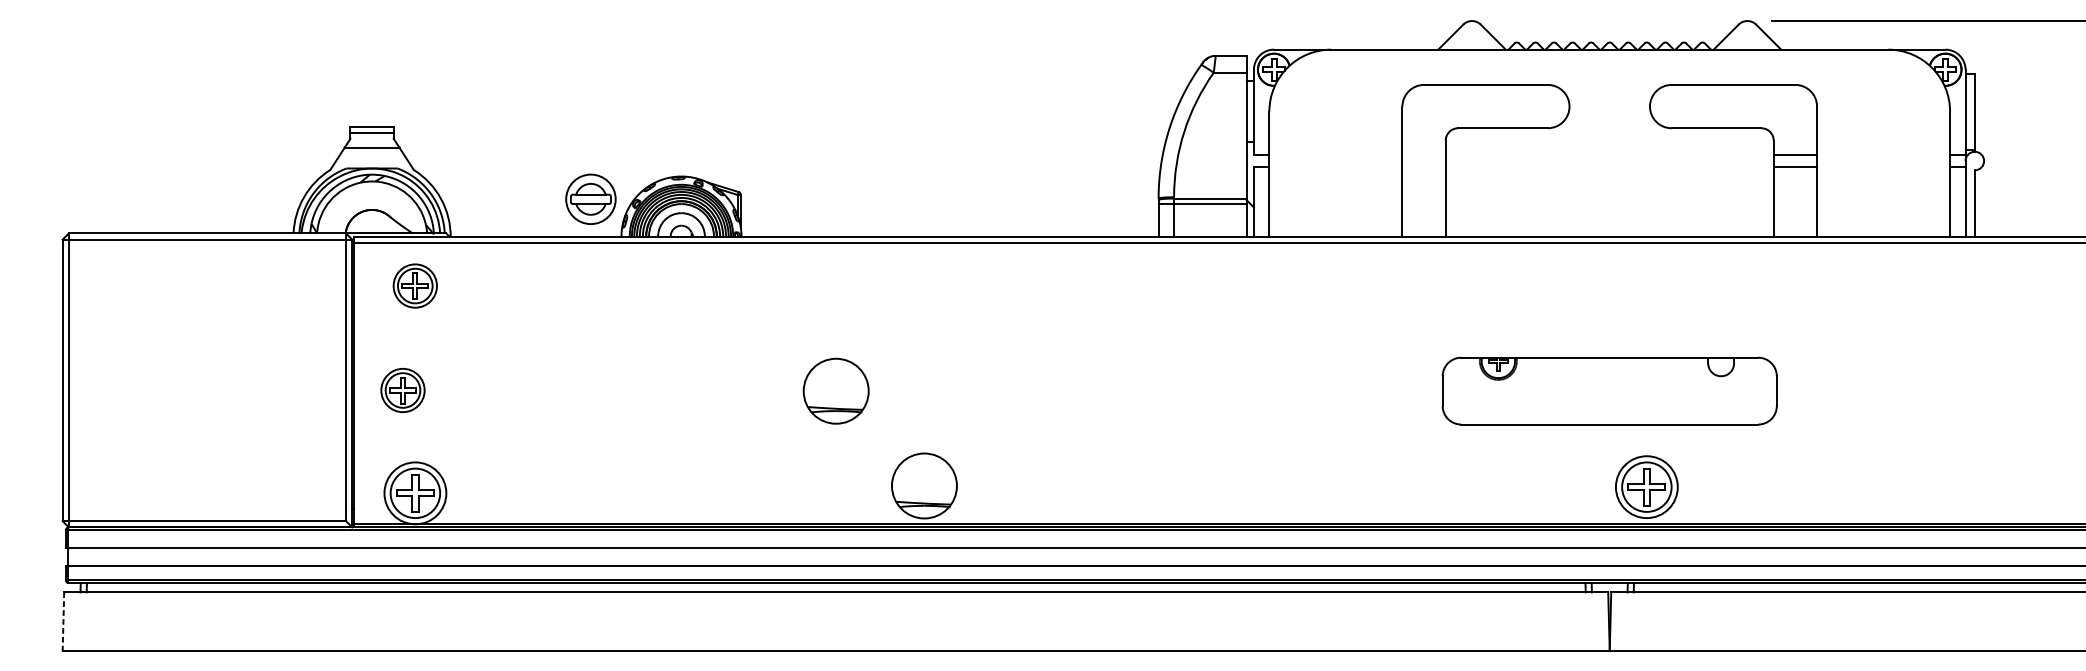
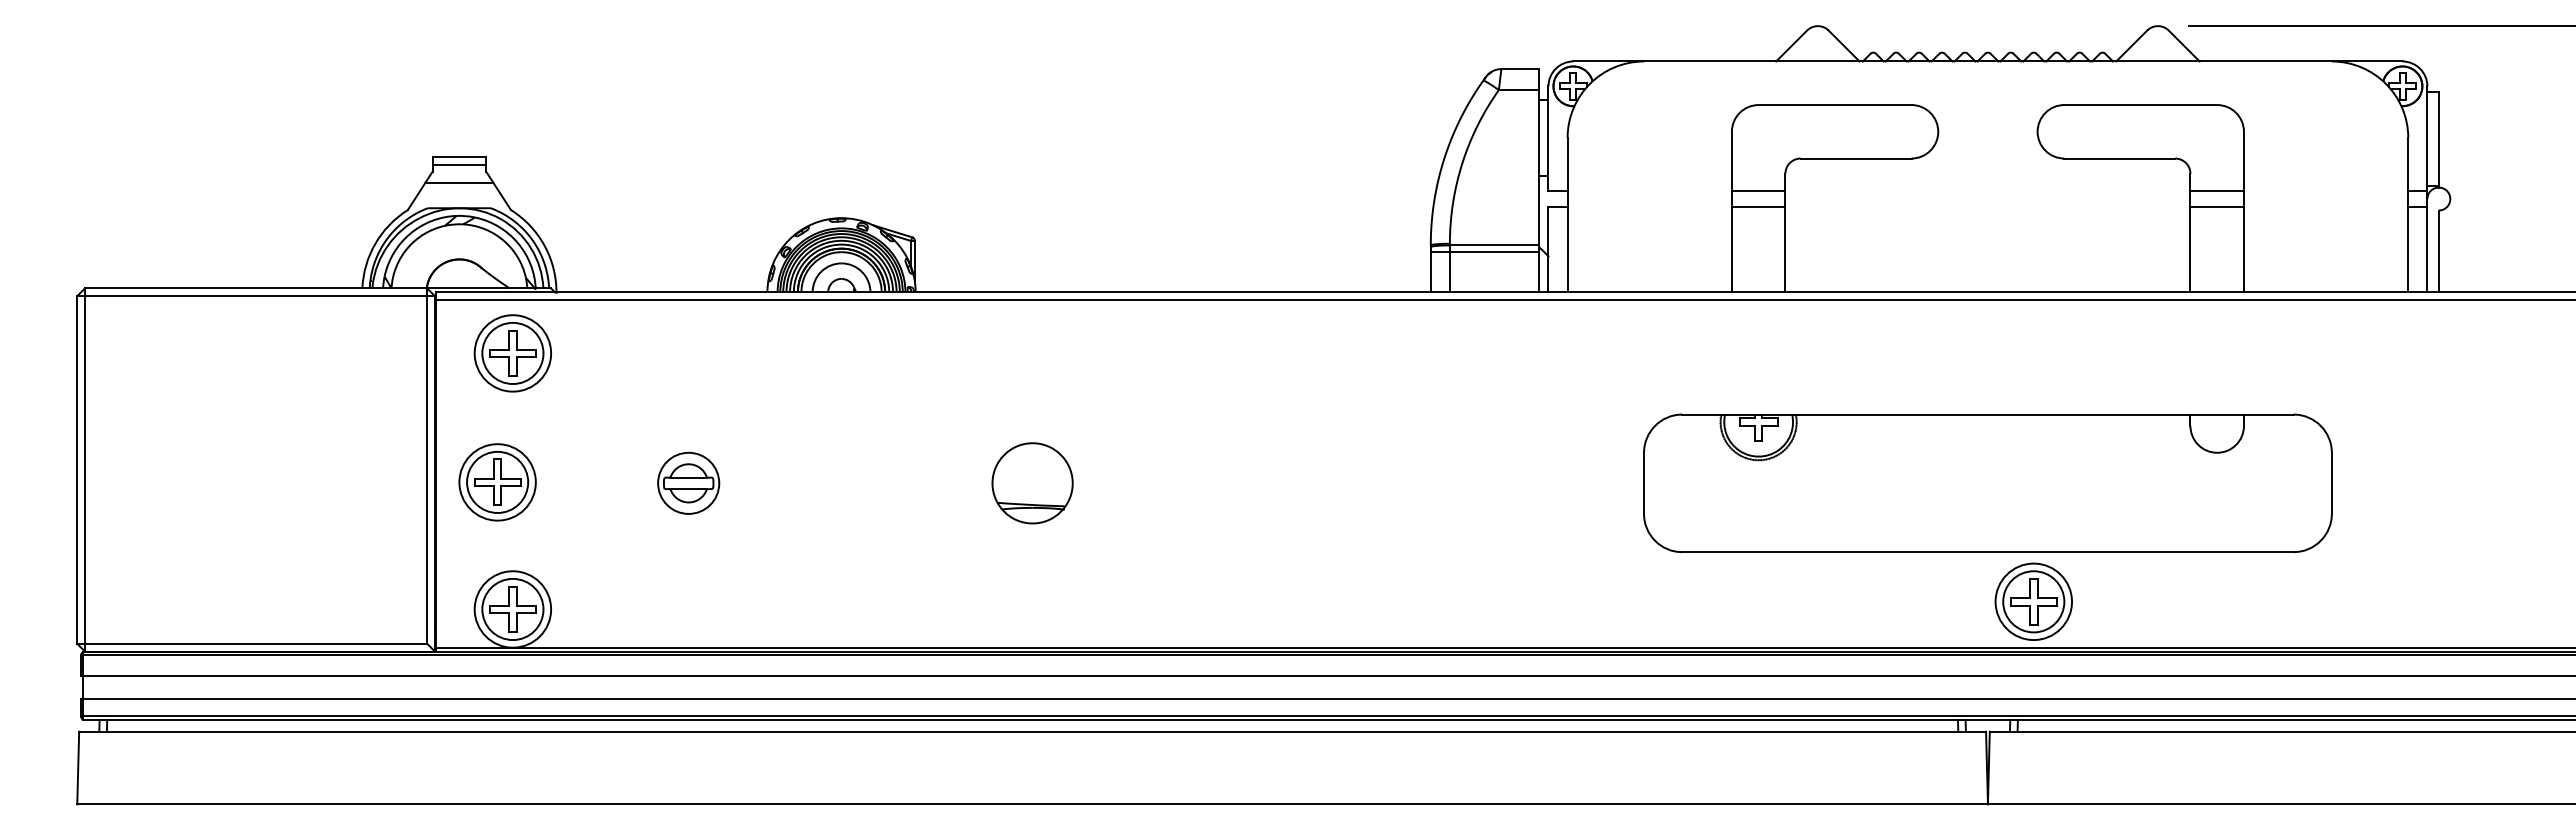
line: (1423, 154) -> (1758, 191), added
line: (1423, 167) -> (1758, 206), added
part: (590, 198) -> (688, 482), moved
part: (415, 286) -> (512, 353), size x1.43
part: (402, 390) -> (497, 482), size x1.43
part: (1609, 390) -> (1987, 482), size x1.67
part: (924, 486) -> (1141, 600), removed
line: (63, 622) -> (78, 768), dashed -> solid

